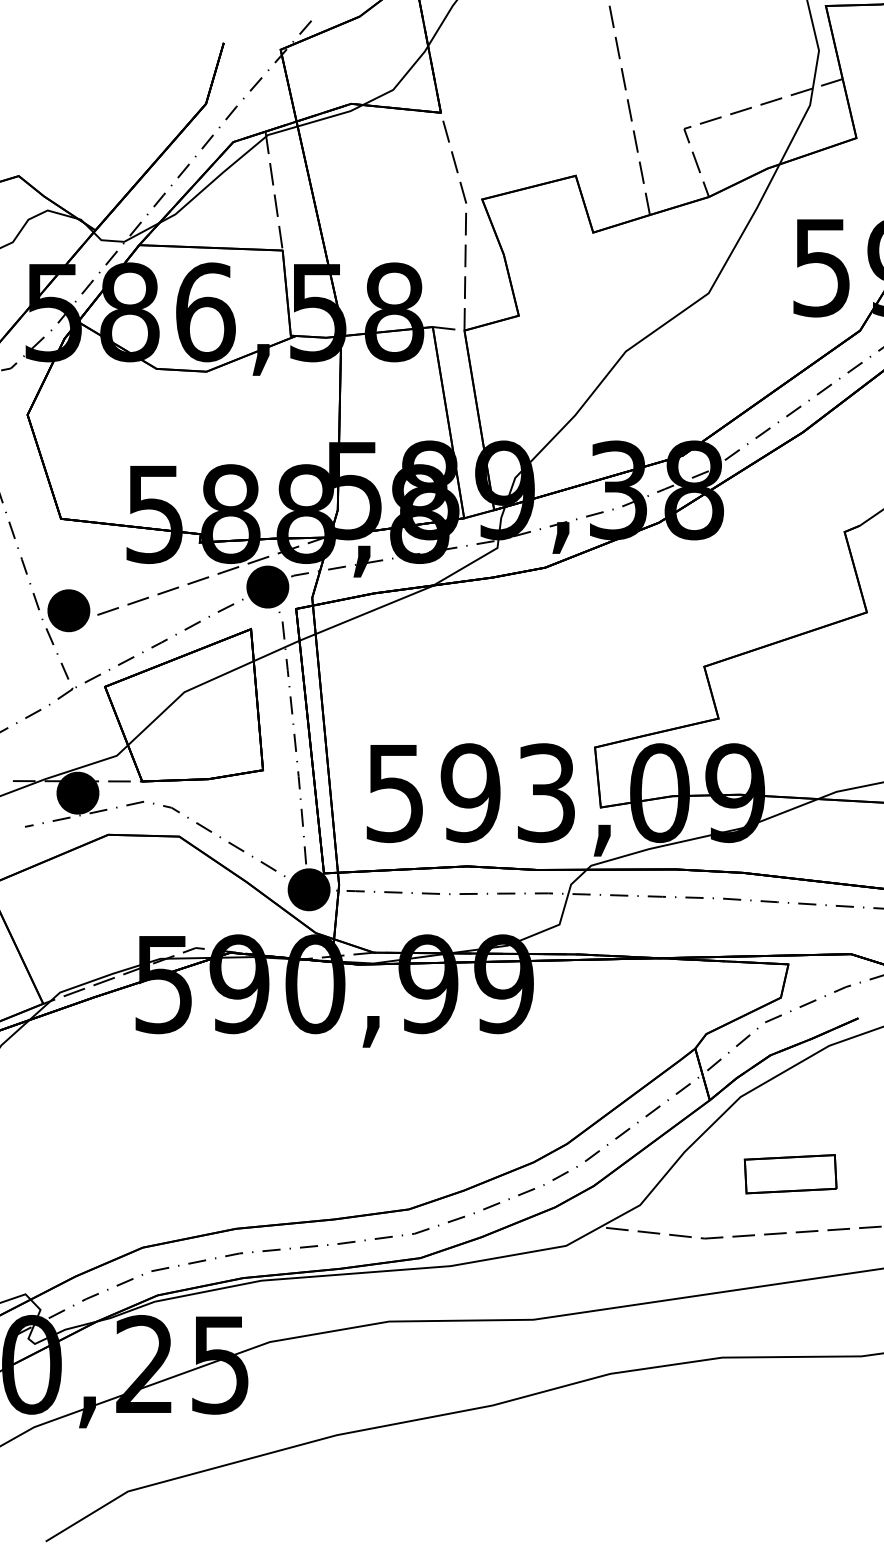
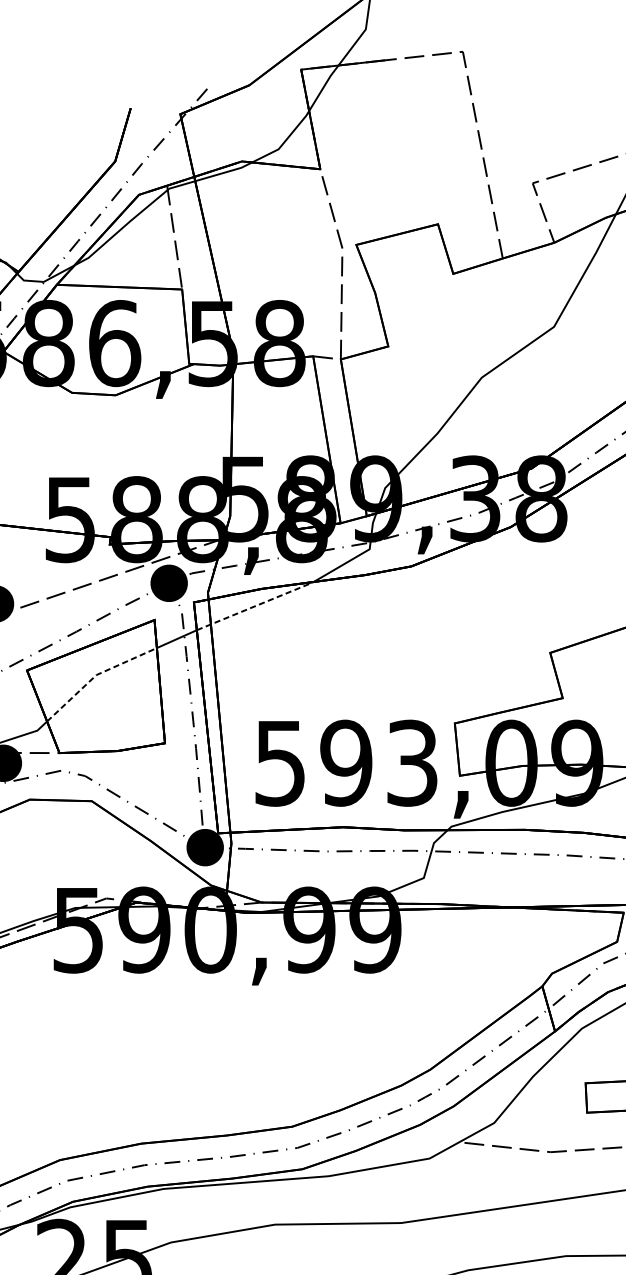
line: (367, 612) -> (256, 605), solid -> dashed
line: (184, 692) -> (96, 675), solid -> dashed

